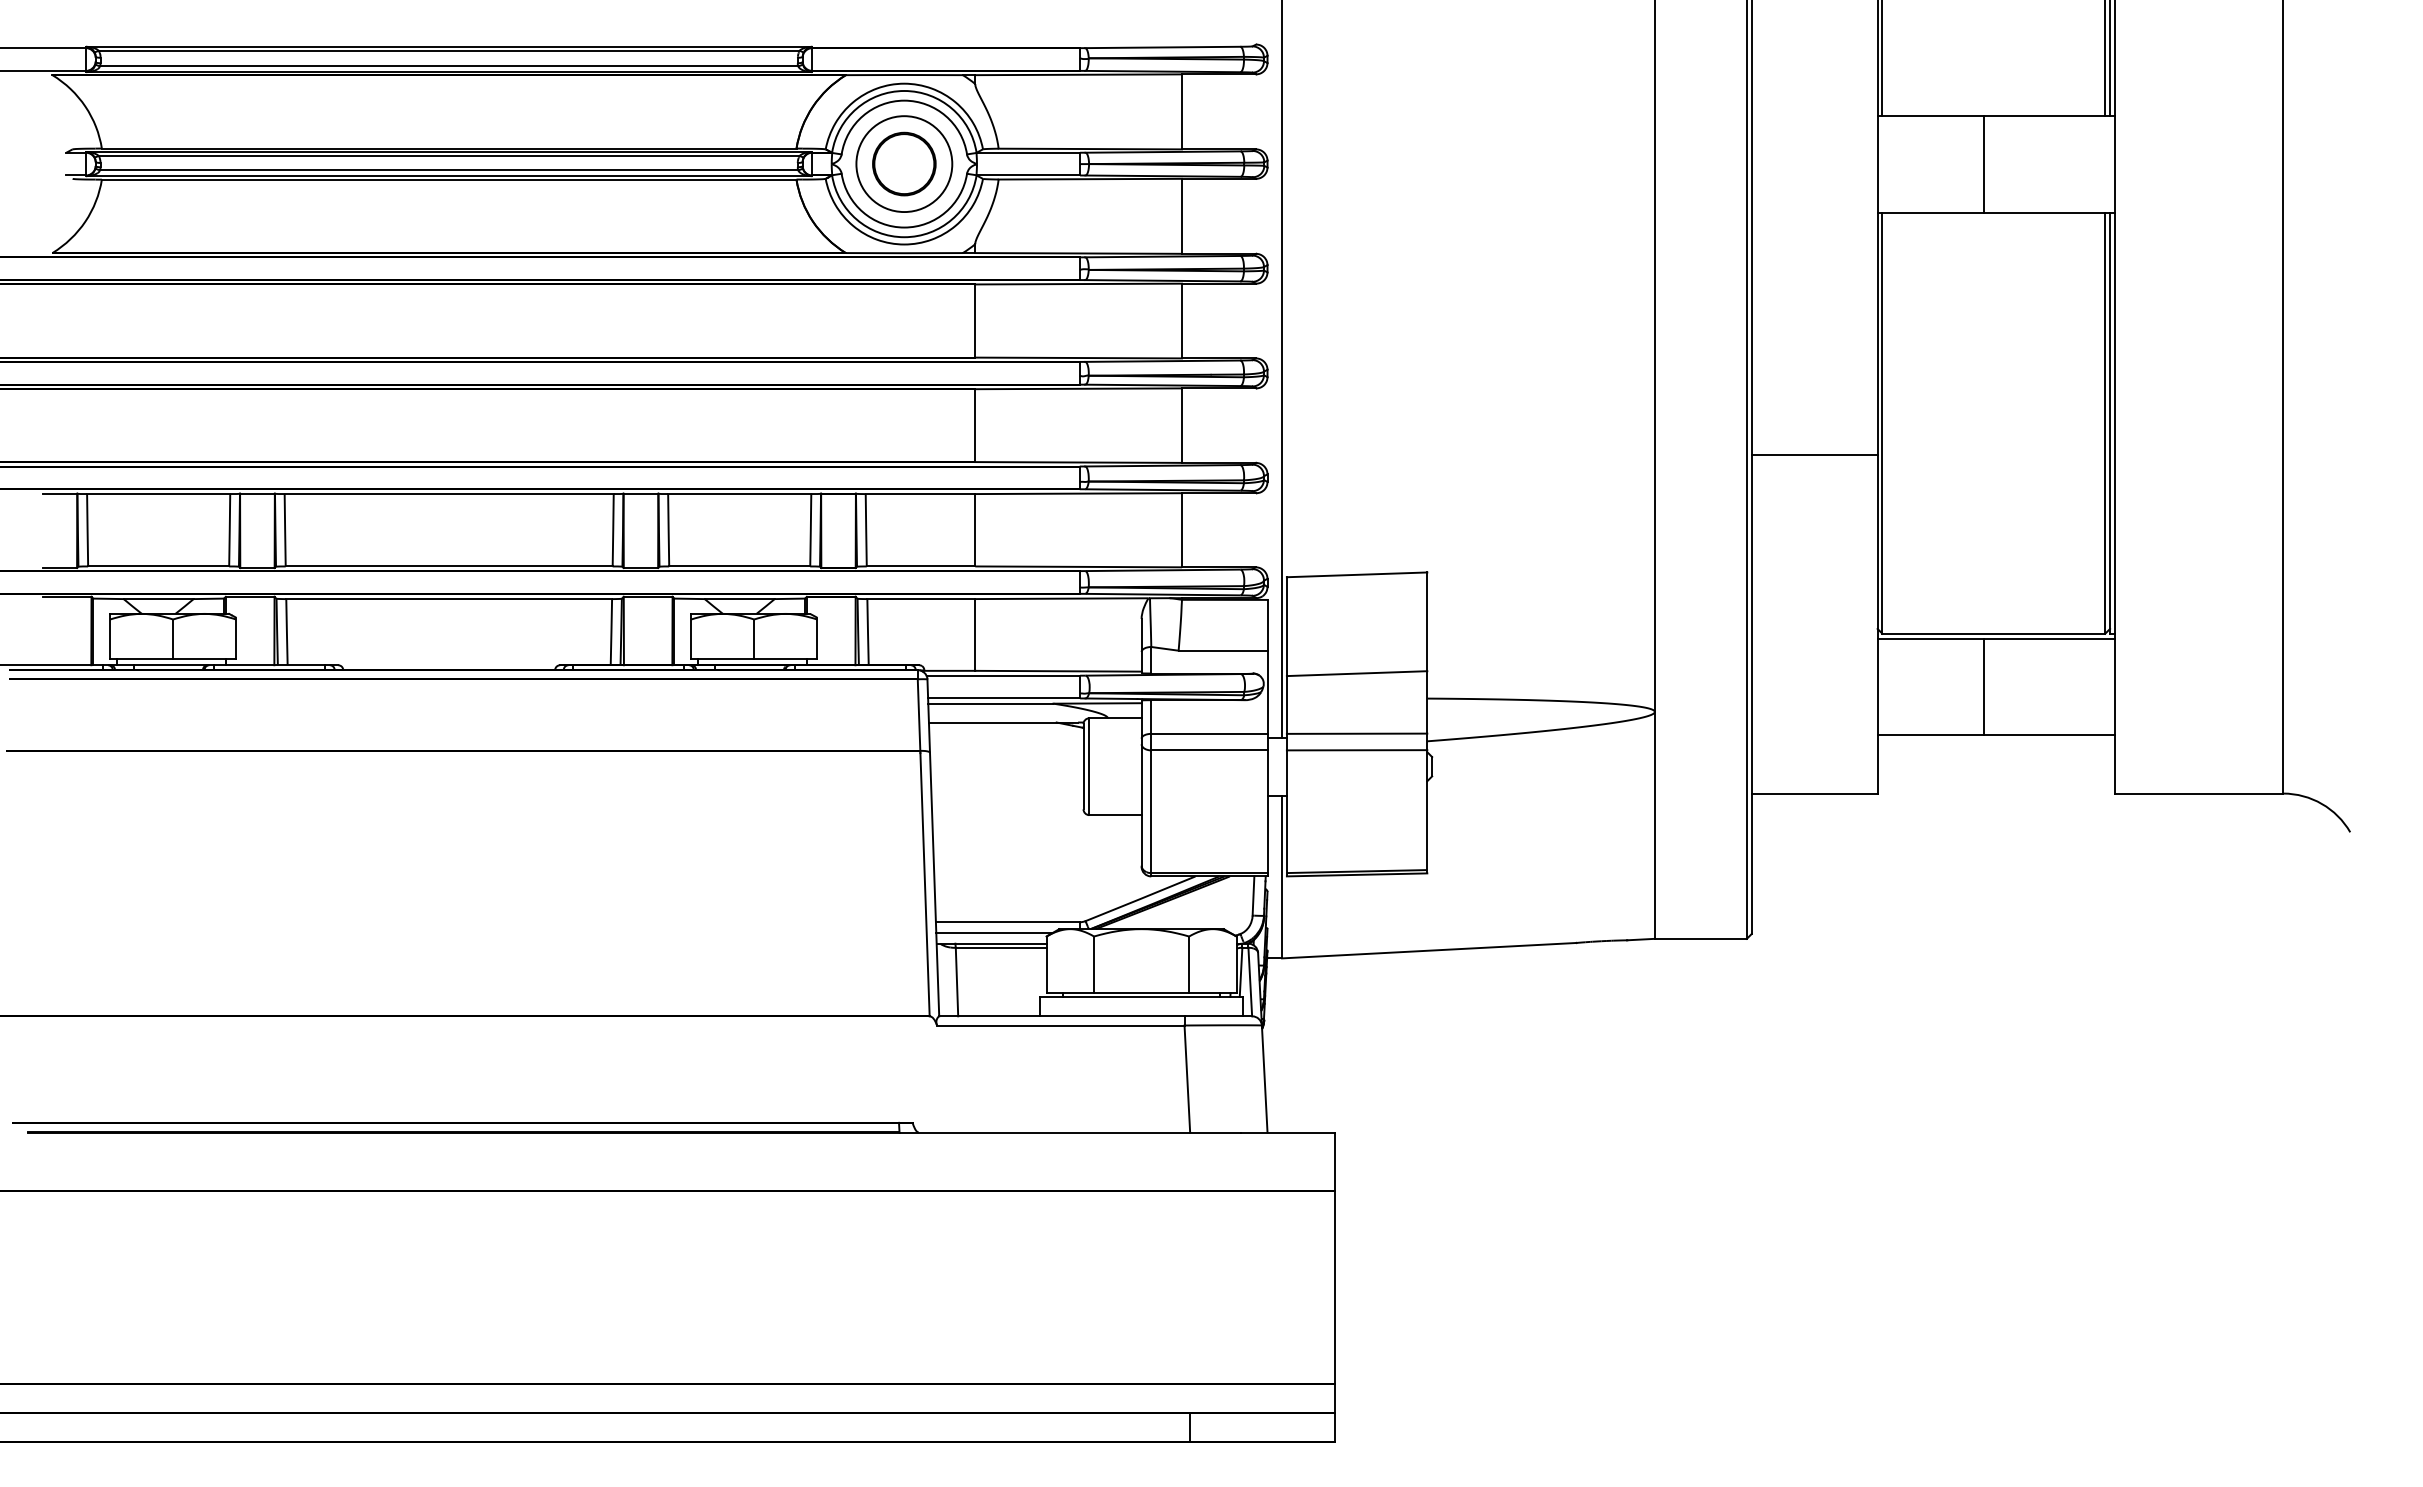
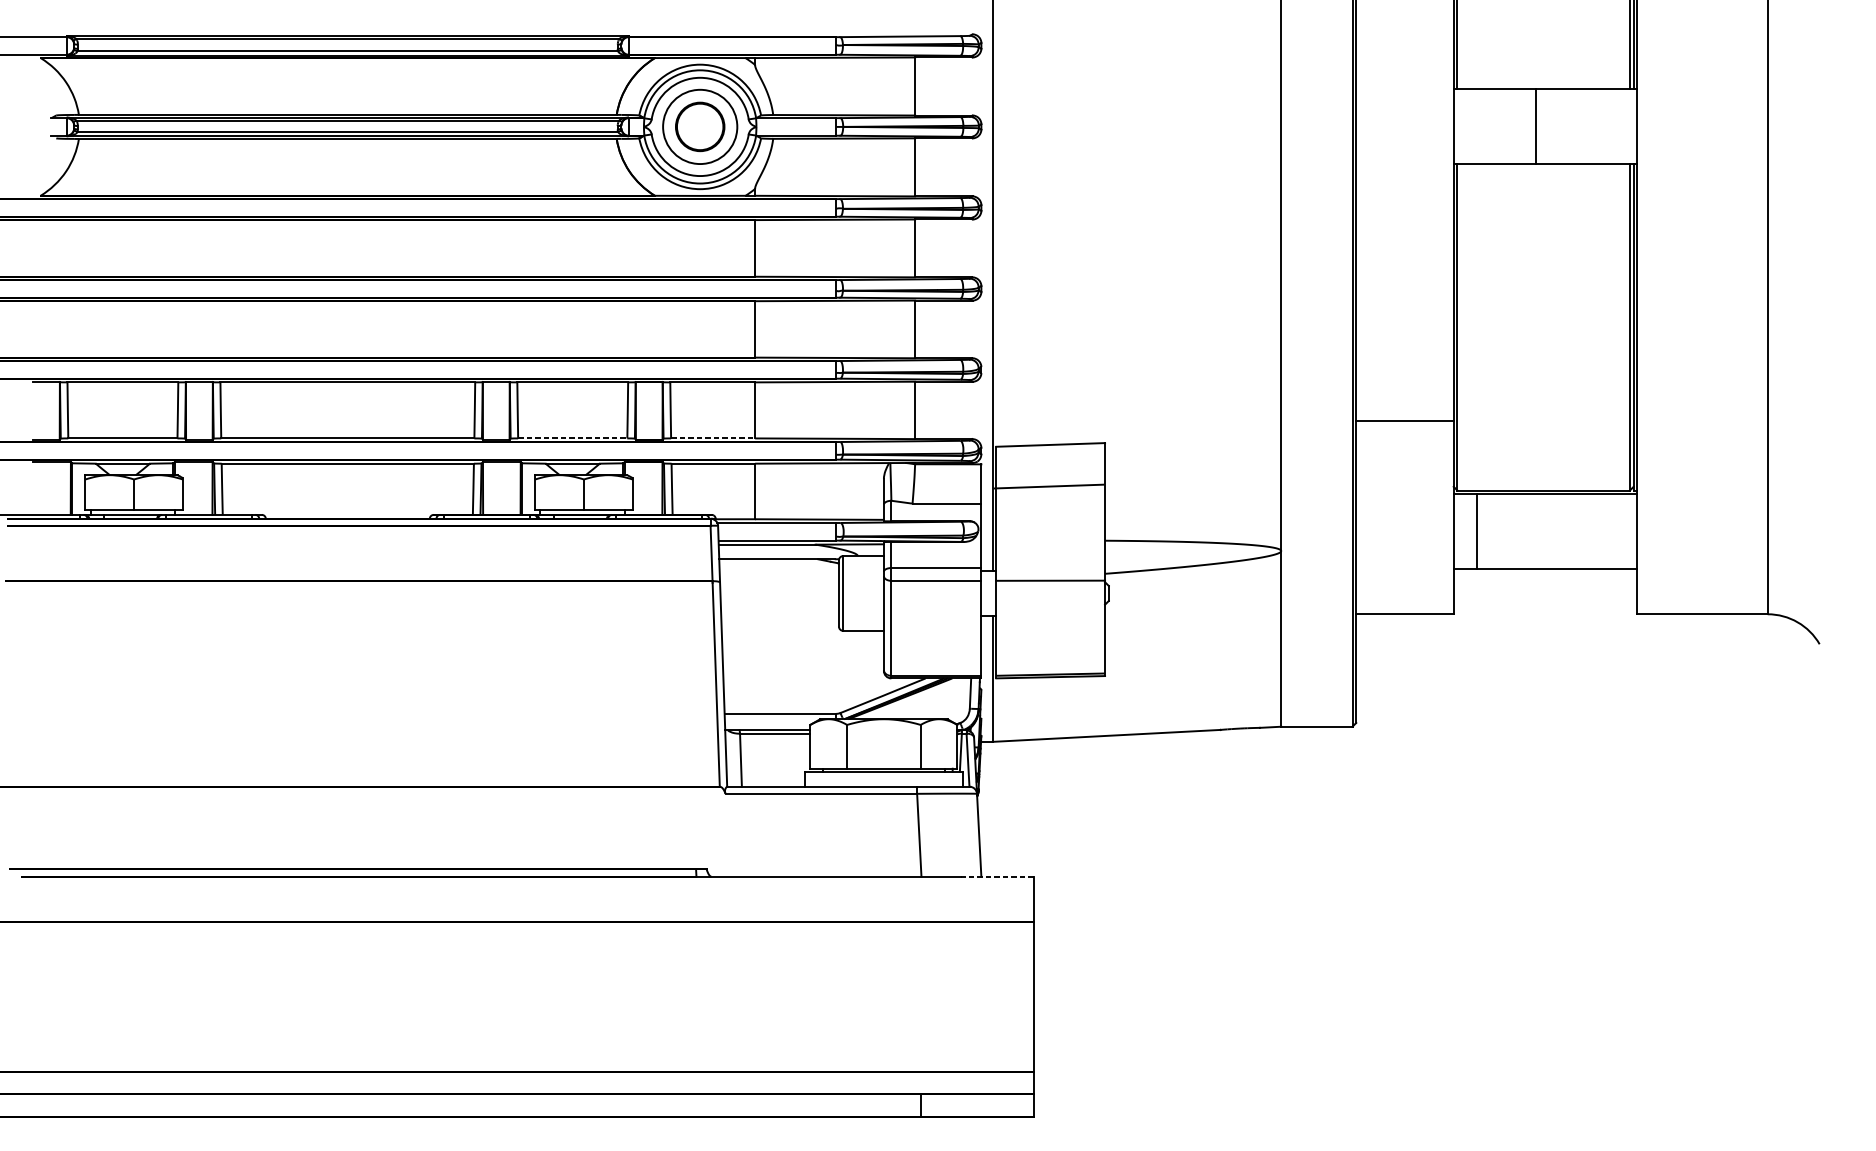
line: (1814, 454) -> (1404, 420), moved
line: (739, 566) -> (572, 438), solid -> dashed
line: (921, 566) -> (713, 438), solid -> dashed
line: (1356, 673) -> (1048, 486), moved
line: (1984, 686) -> (1476, 531), moved
line: (1356, 733) -> (1050, 567), removed
line: (994, 933) -> (769, 722), removed
line: (1288, 1132) -> (997, 876), solid -> dashed

